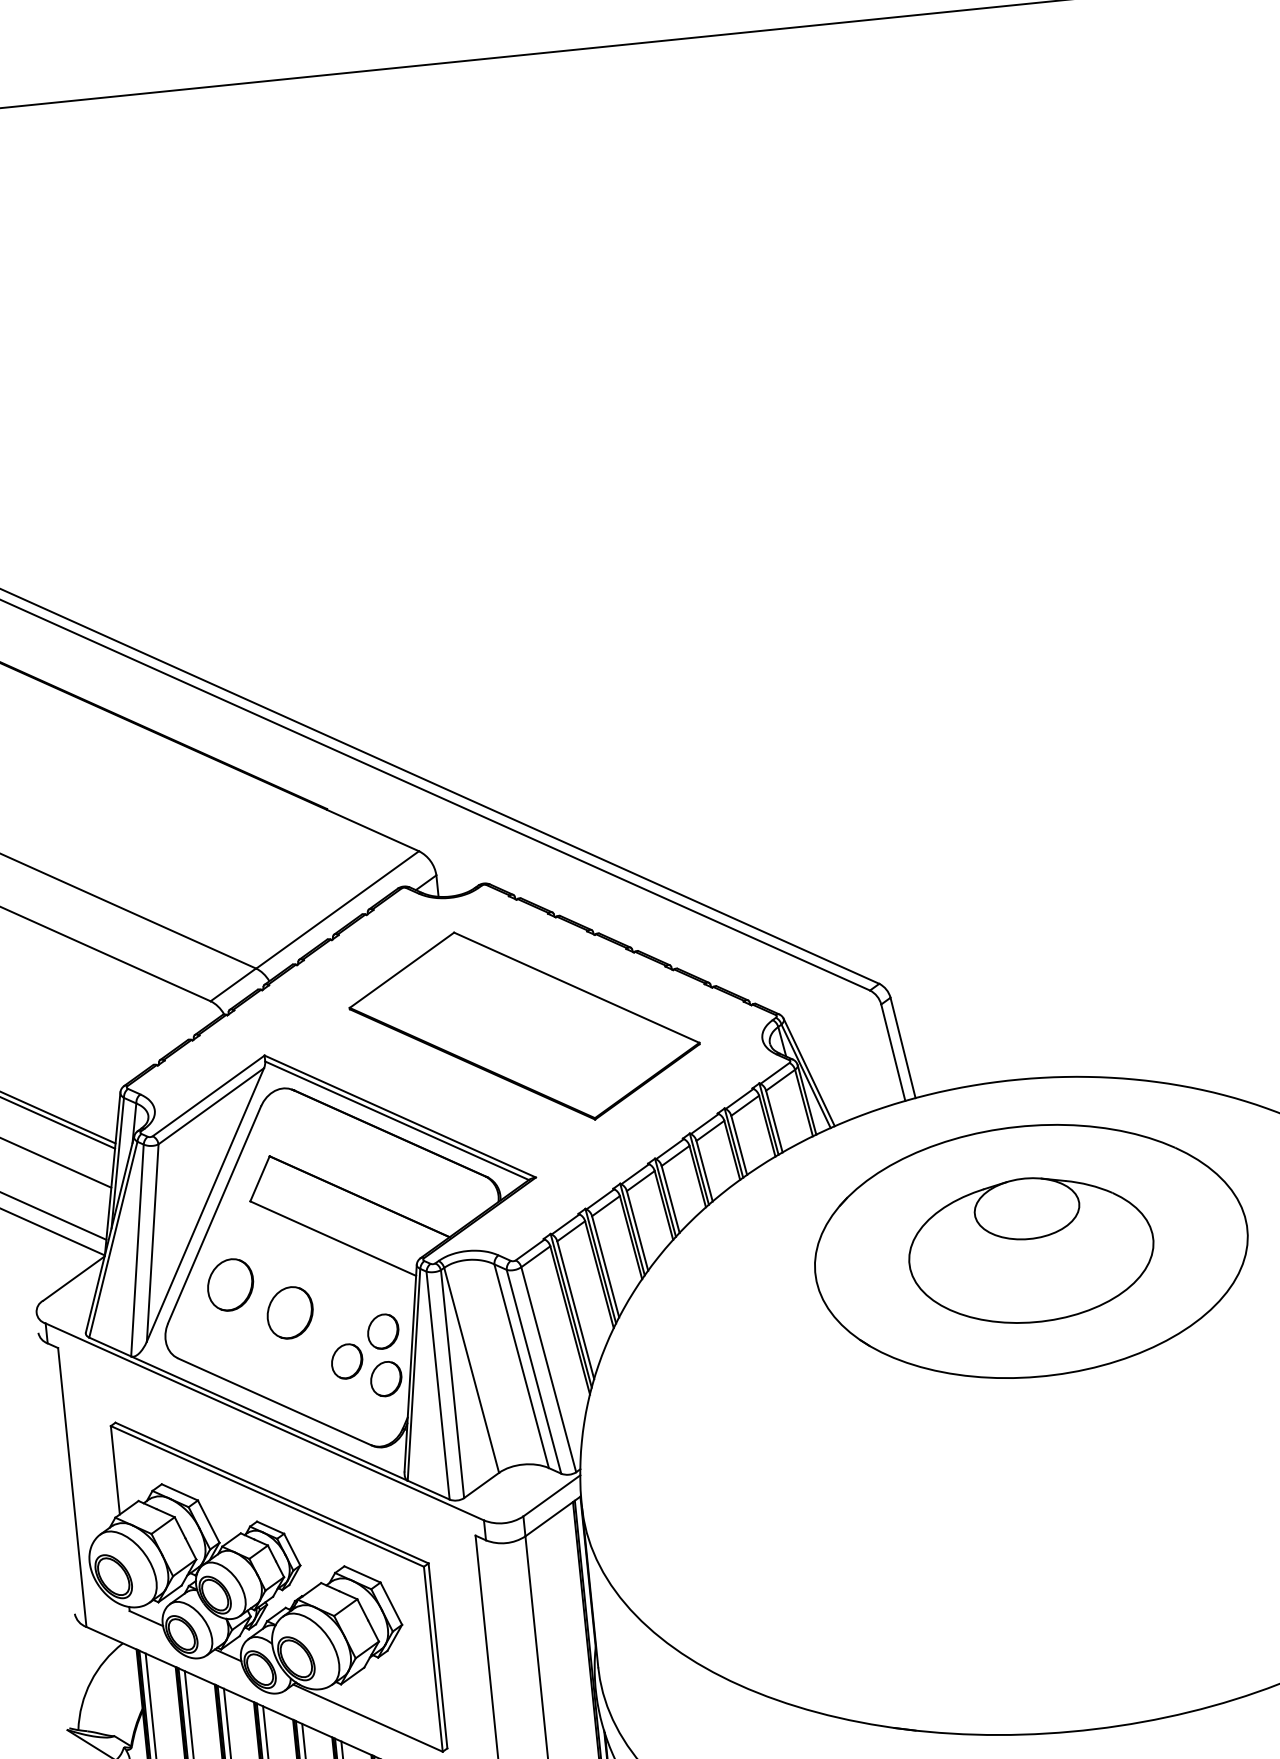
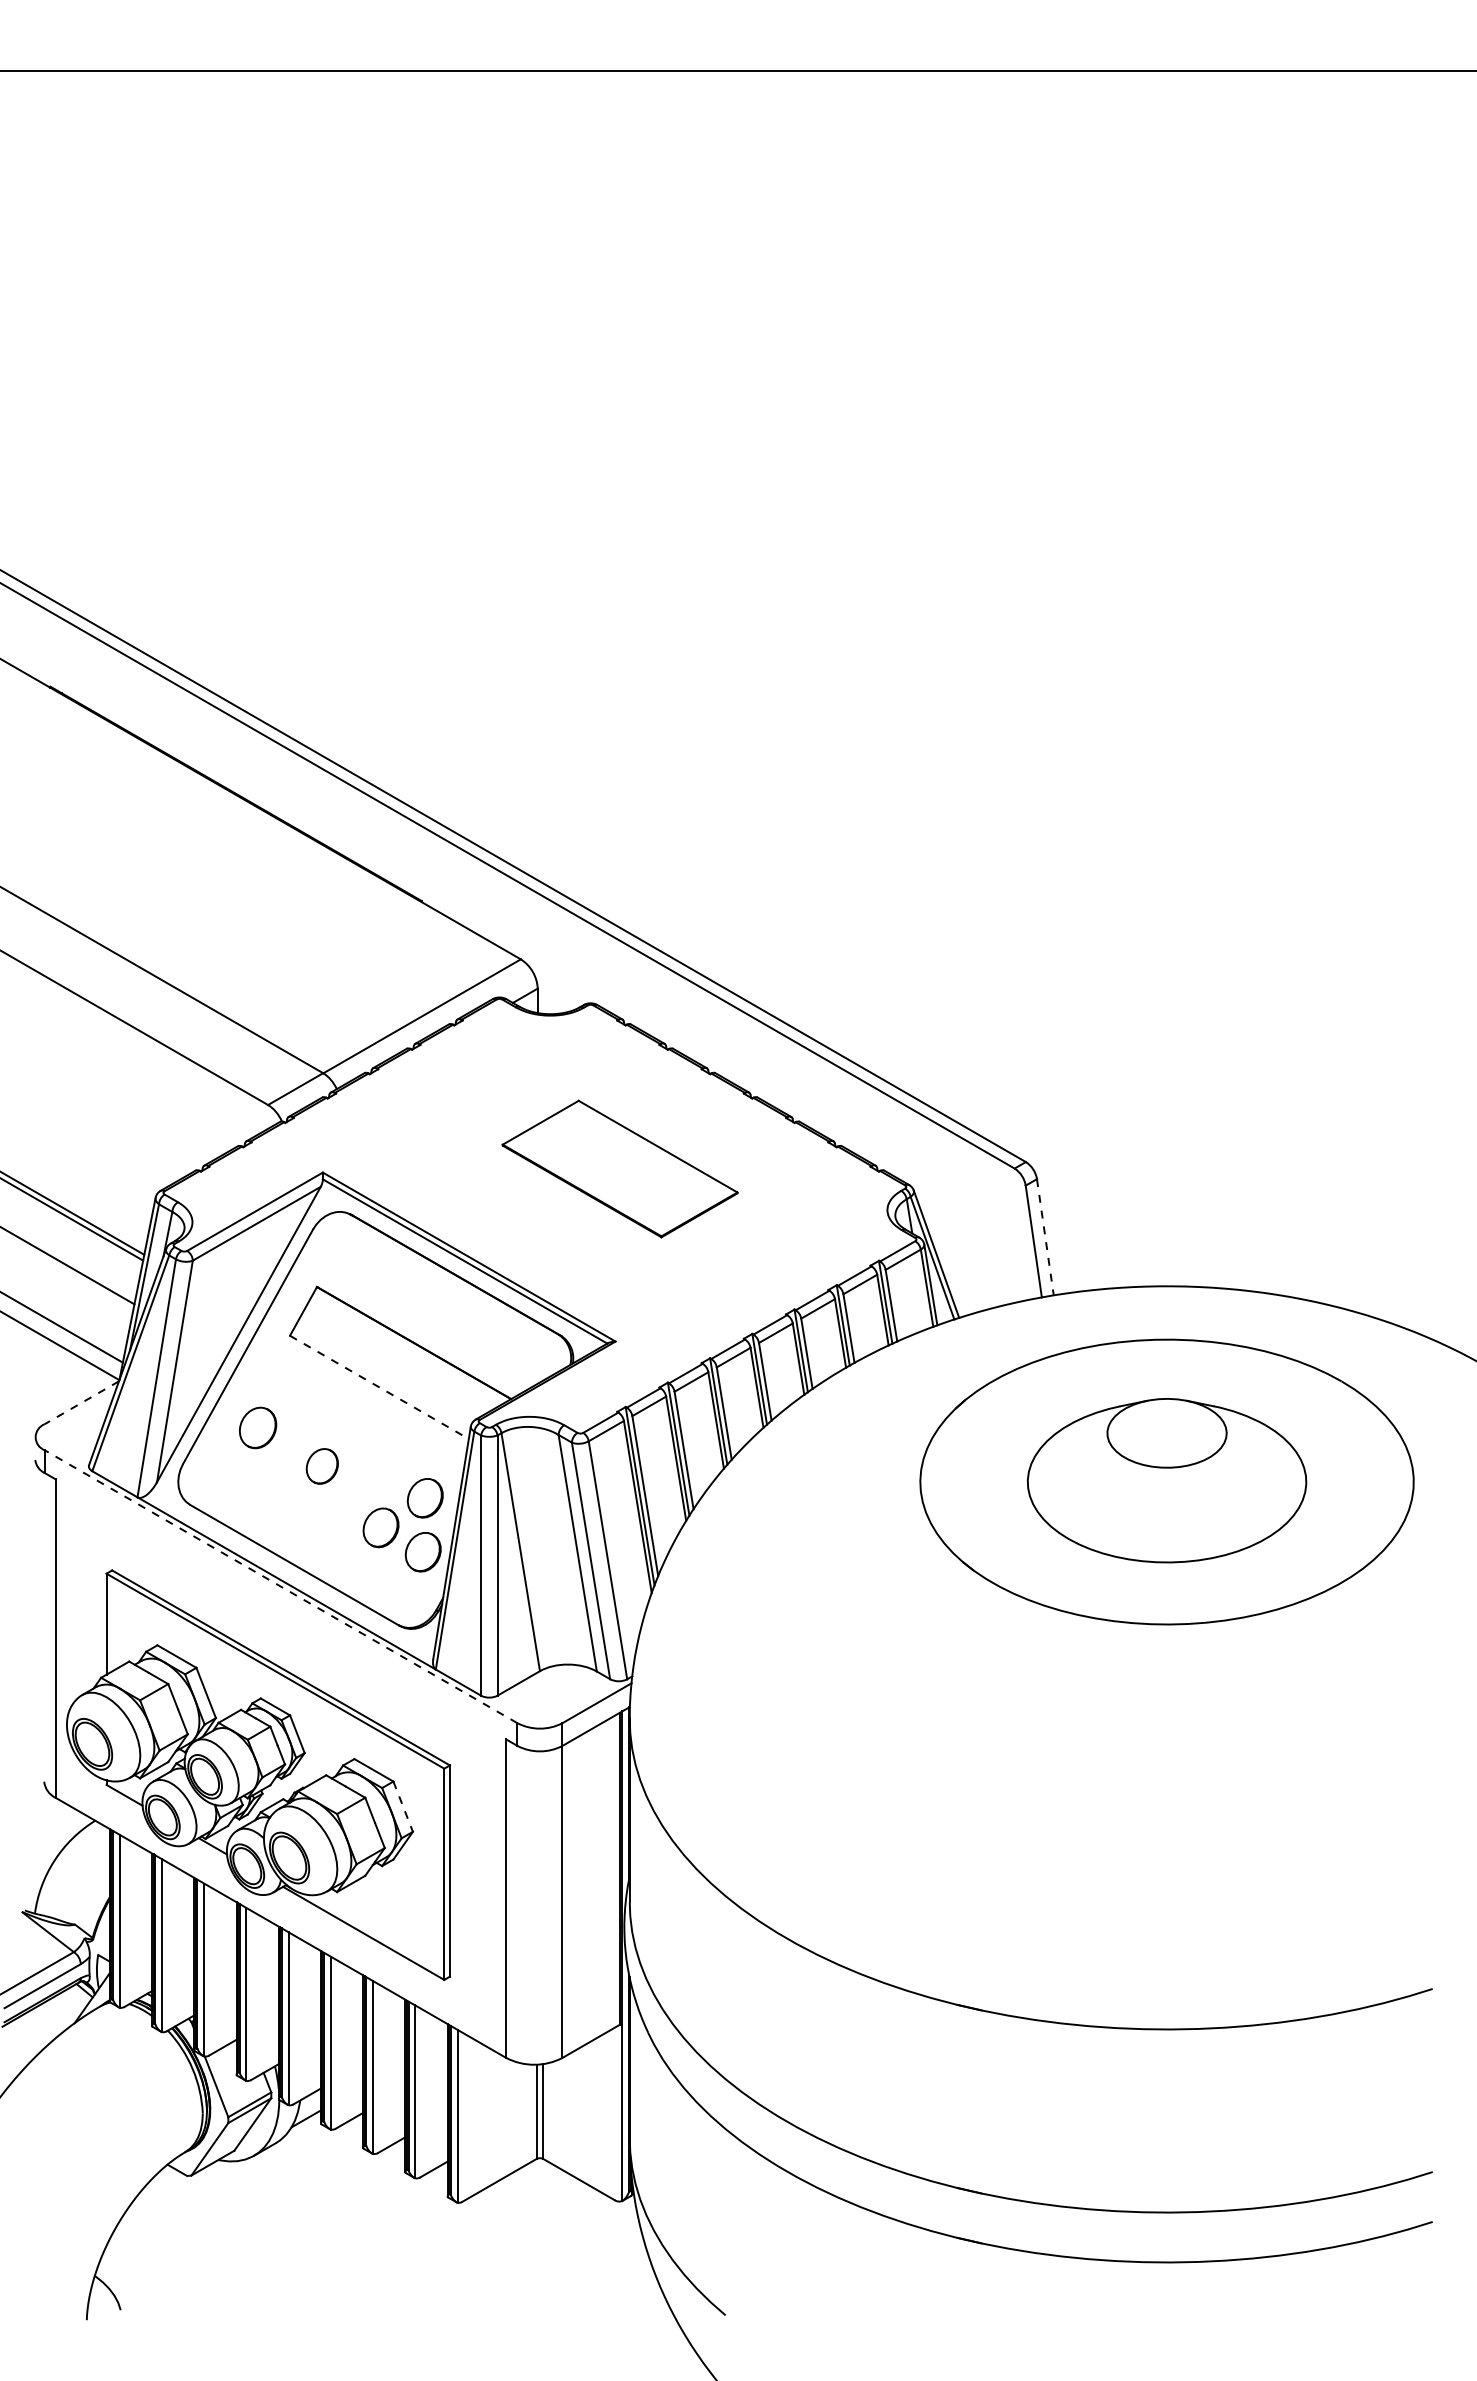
part: (524, 1025) -> (619, 1168), size x0.6
line: (903, 1048) -> (1045, 1237), solid -> dashed
line: (333, 1238) -> (379, 1387), solid -> dashed
line: (73, 1278) -> (81, 1402), solid -> dashed
part: (230, 1284) -> (257, 1427), size x0.7
part: (290, 1312) -> (322, 1466), size x0.6
line: (265, 1421) -> (281, 1586), solid -> dashed
line: (391, 1603) -> (403, 1806), solid -> dashed

